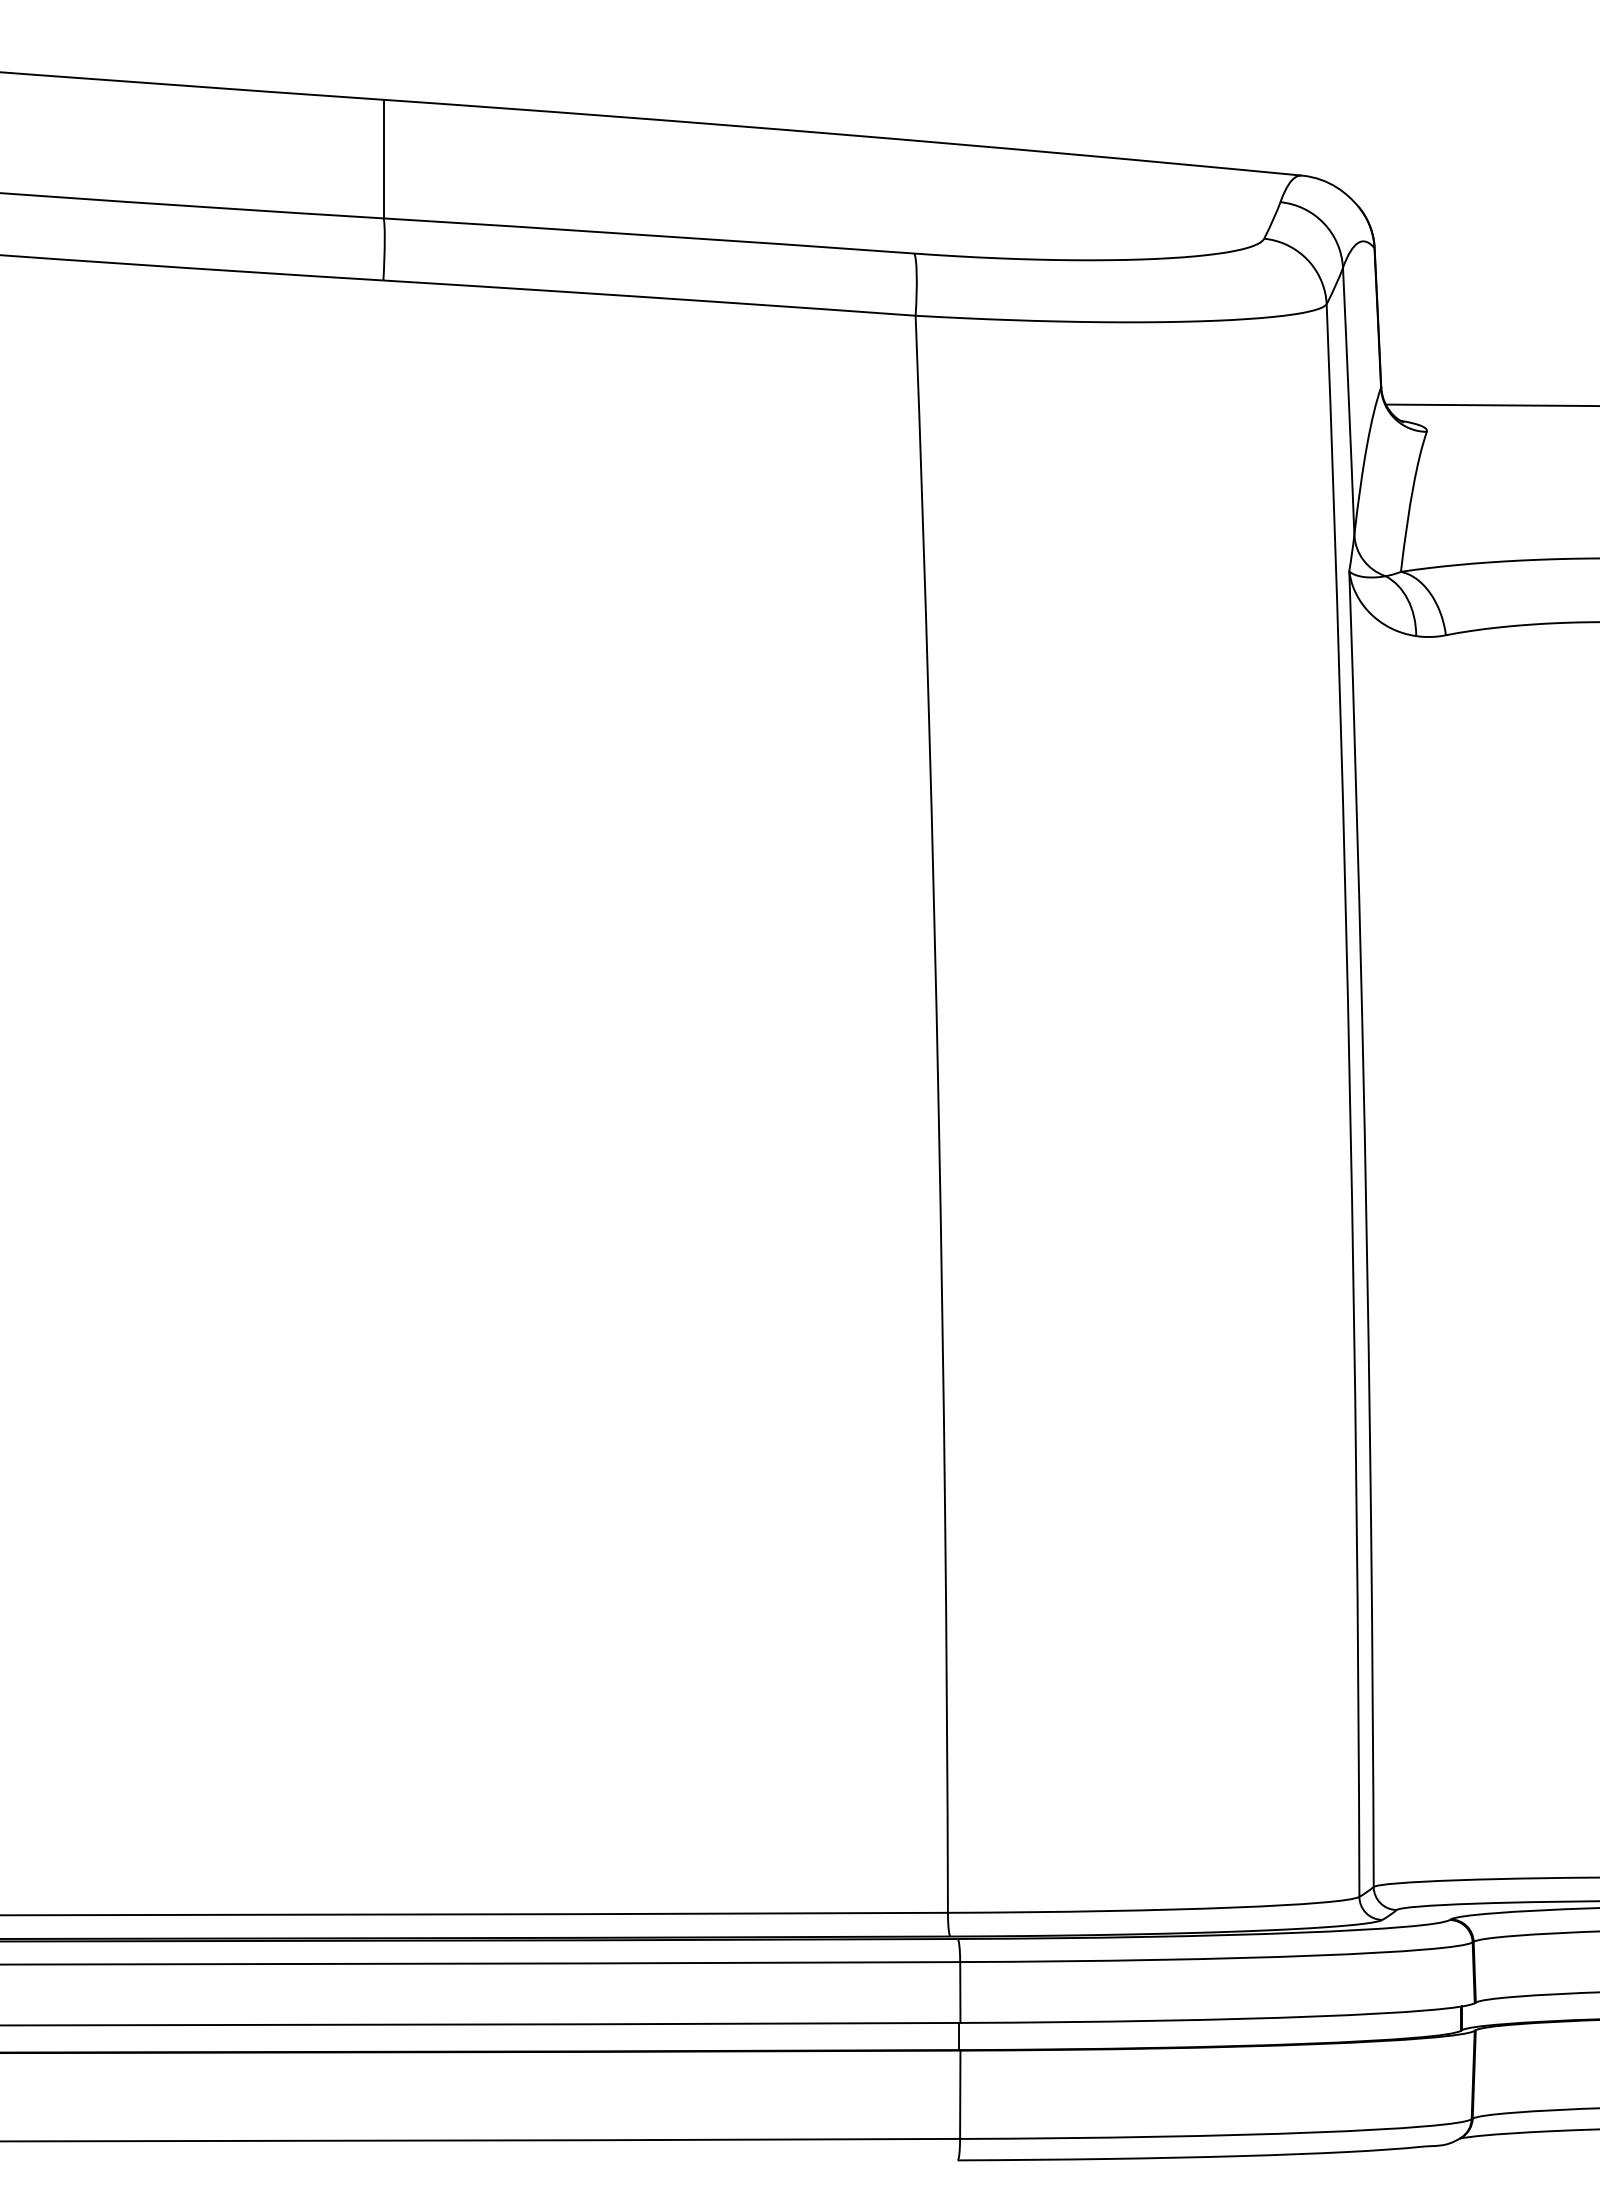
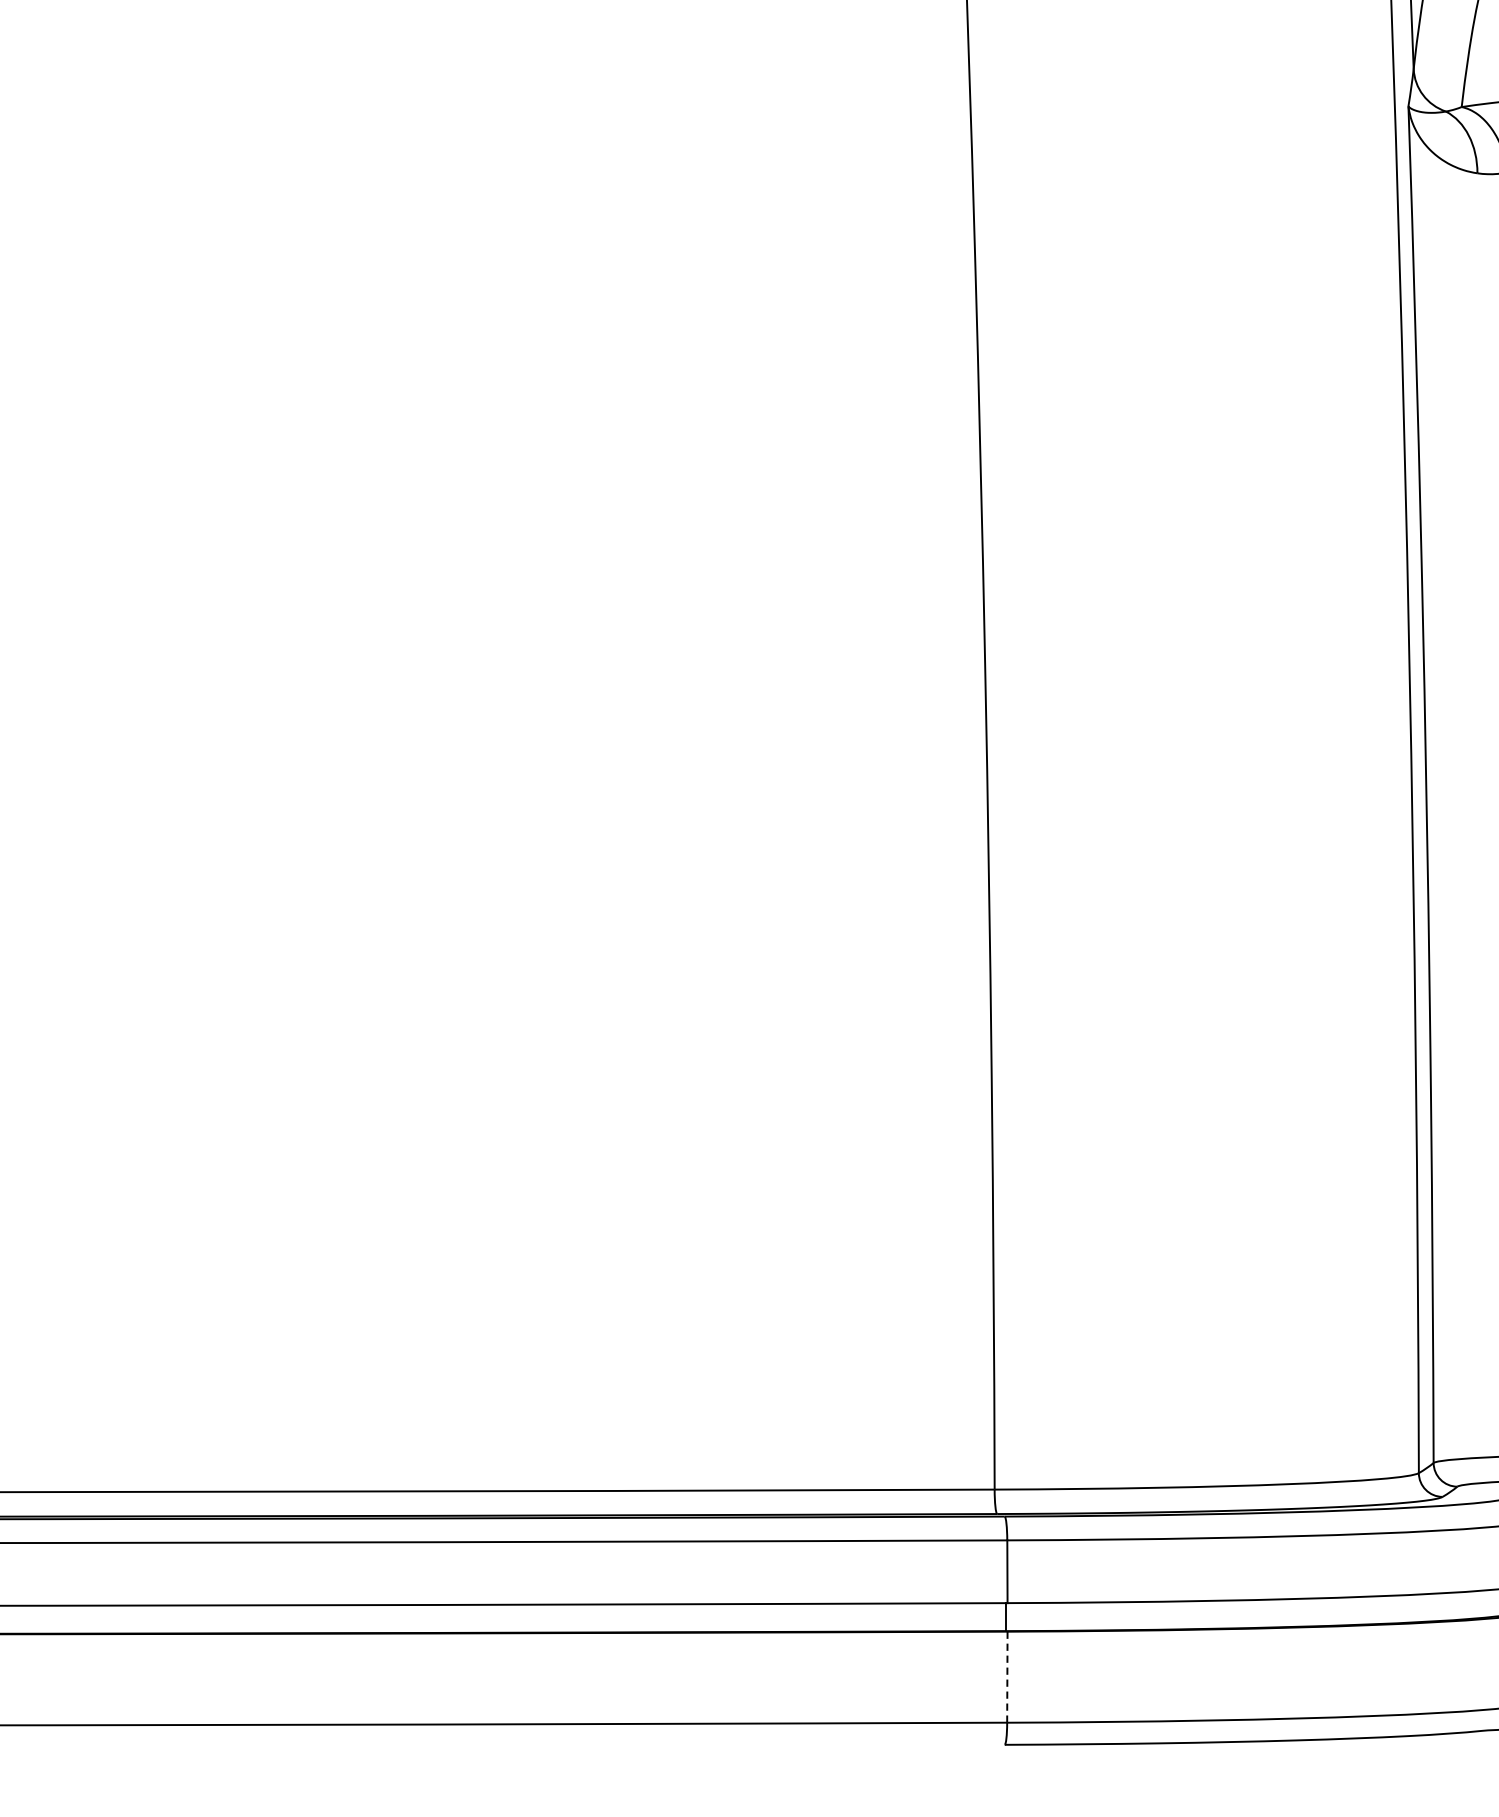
line: (960, 2094) -> (1007, 1676), solid -> dashed

